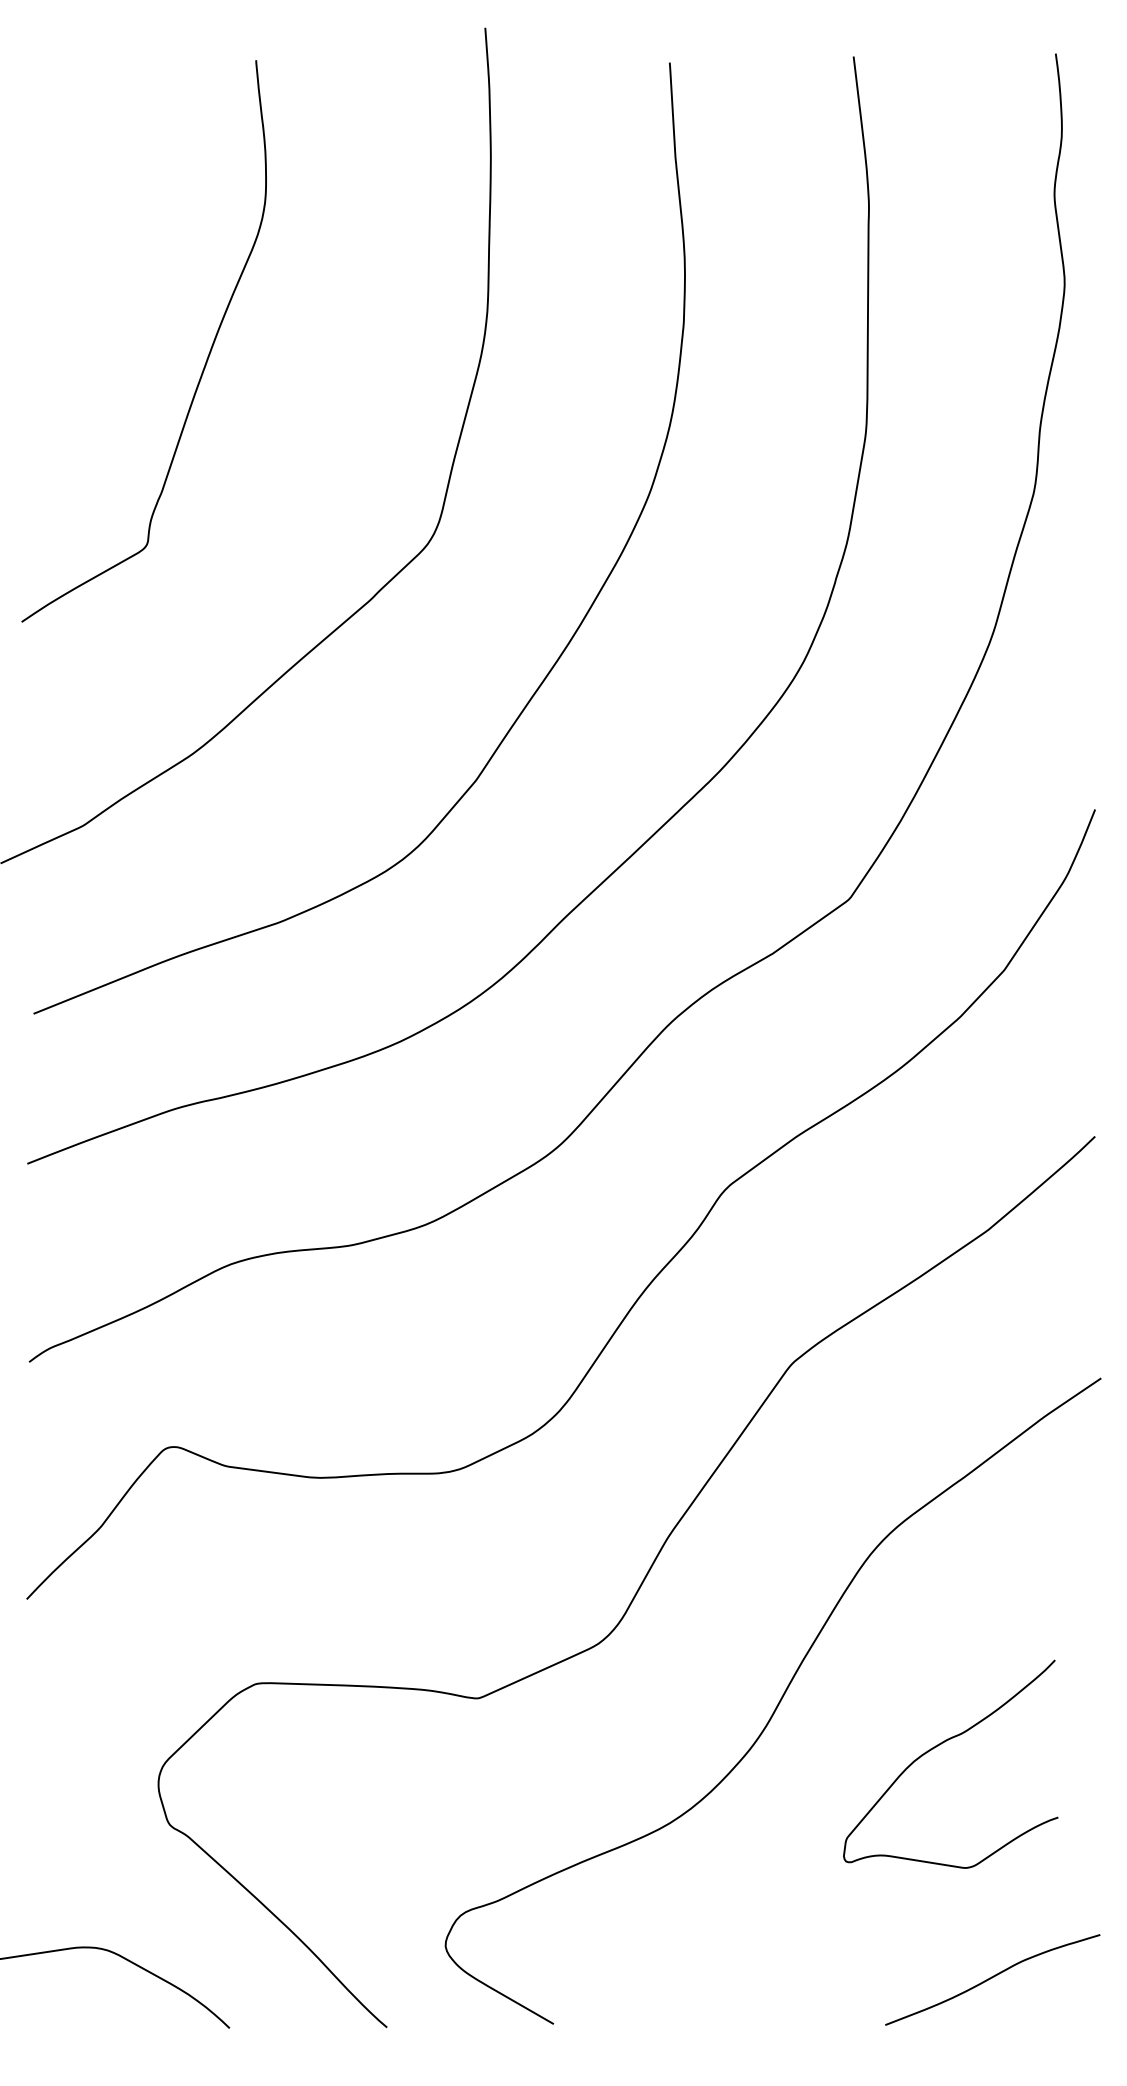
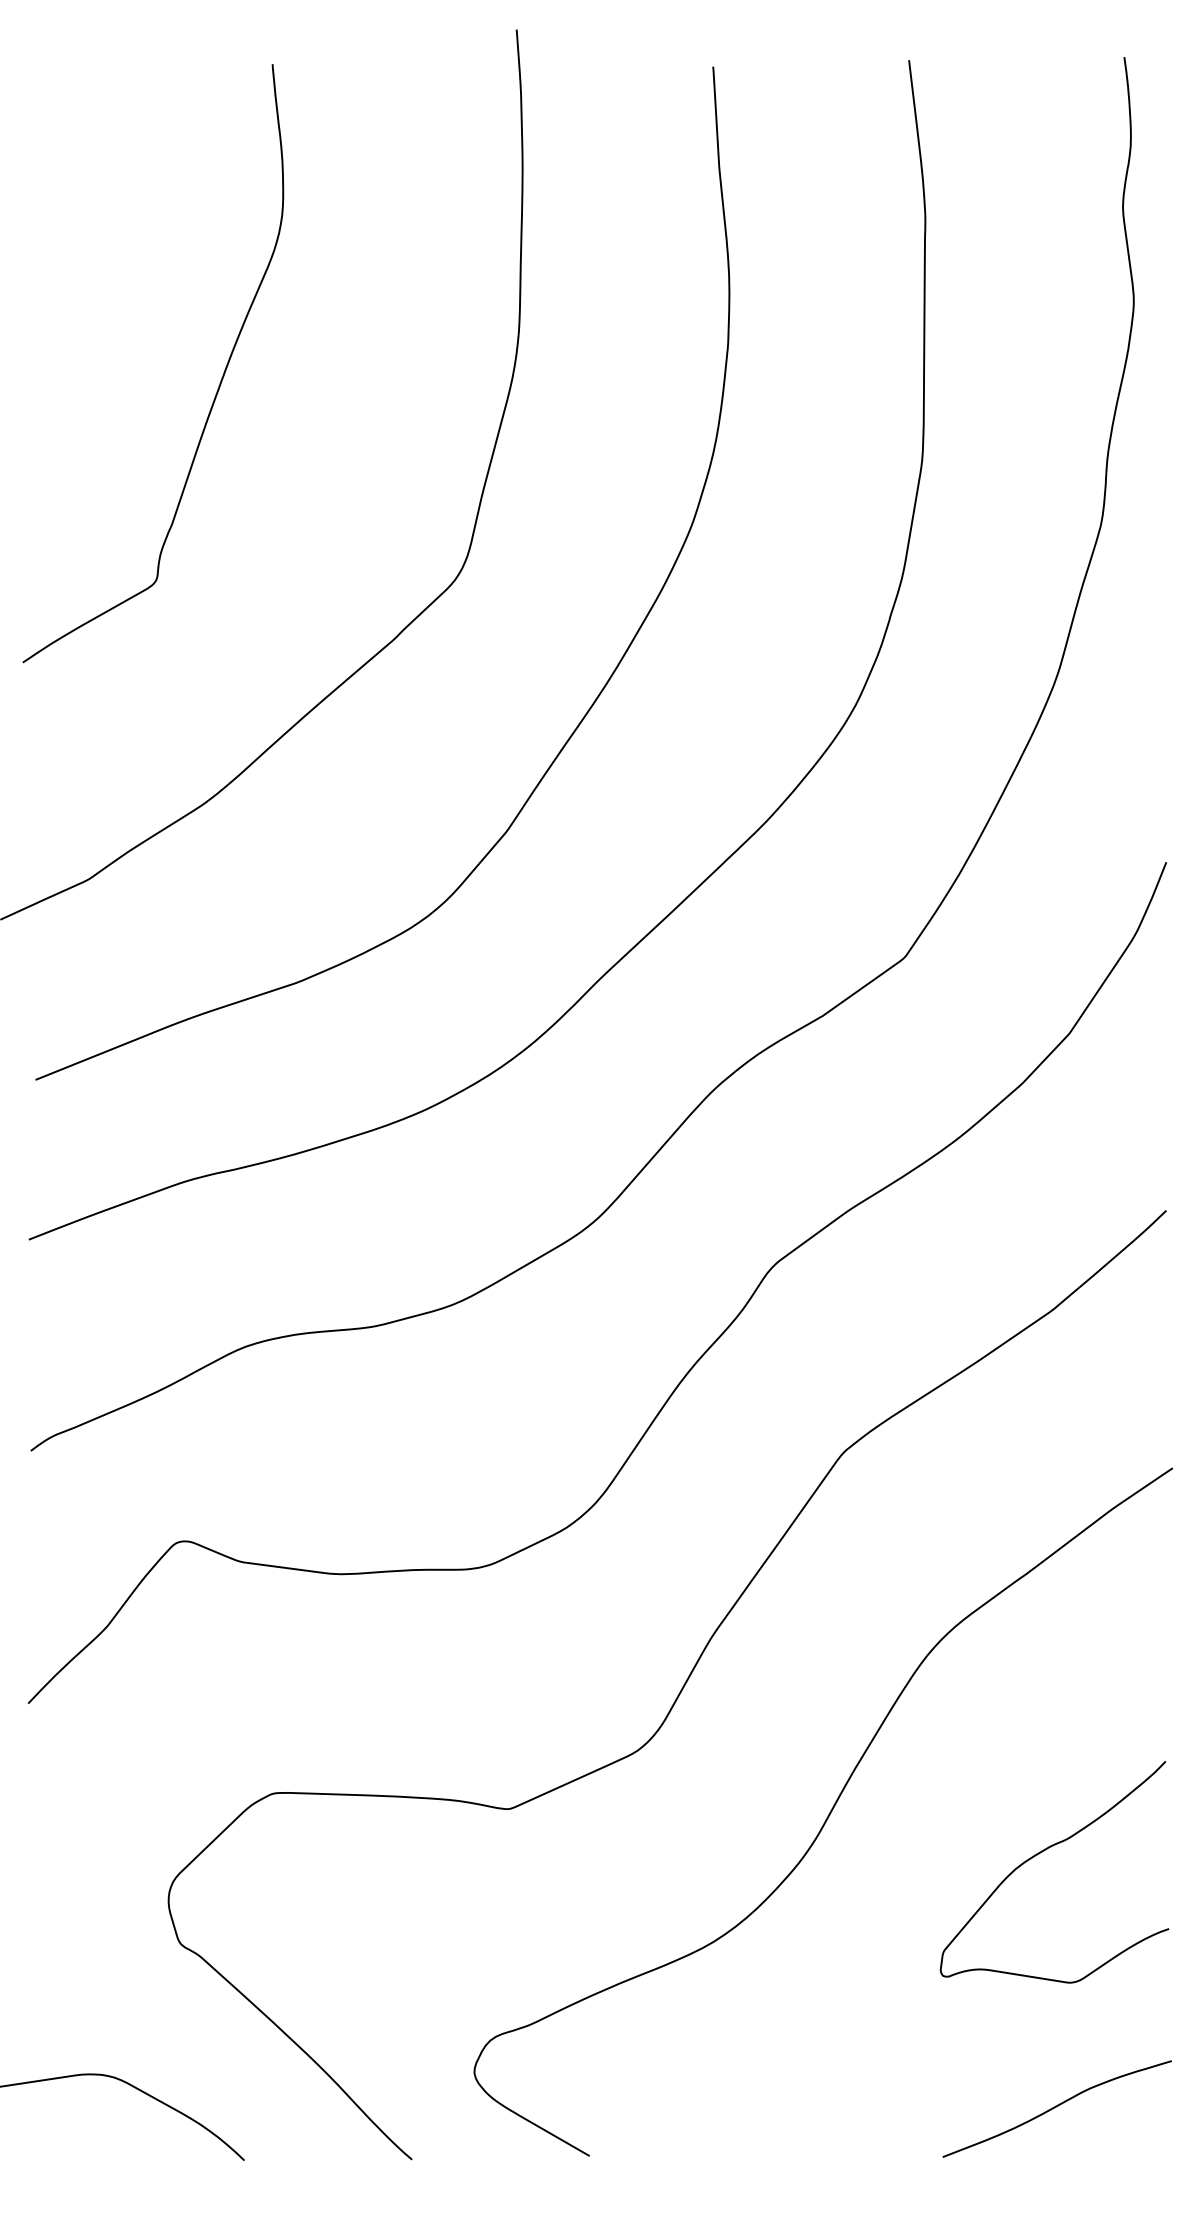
curve: (941, 1744) -> (1044, 1851), moved

